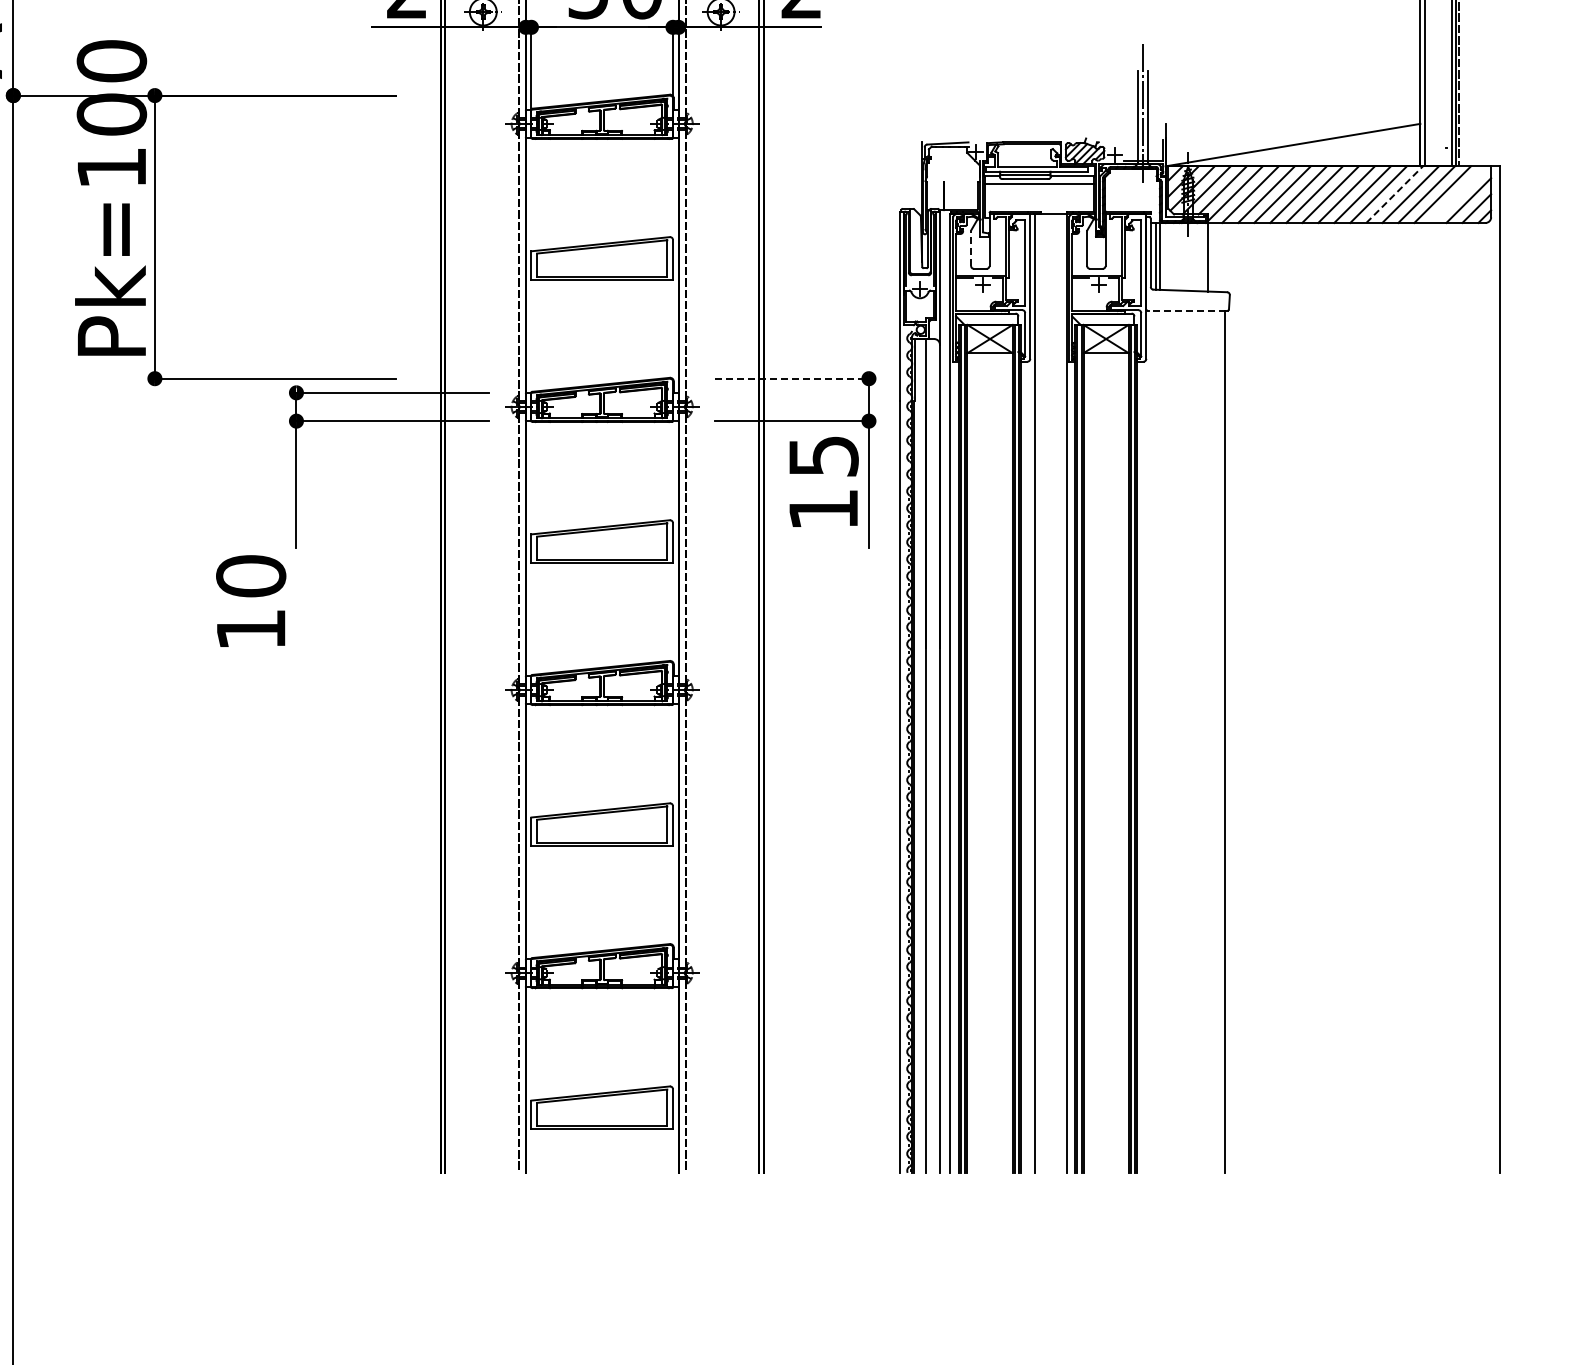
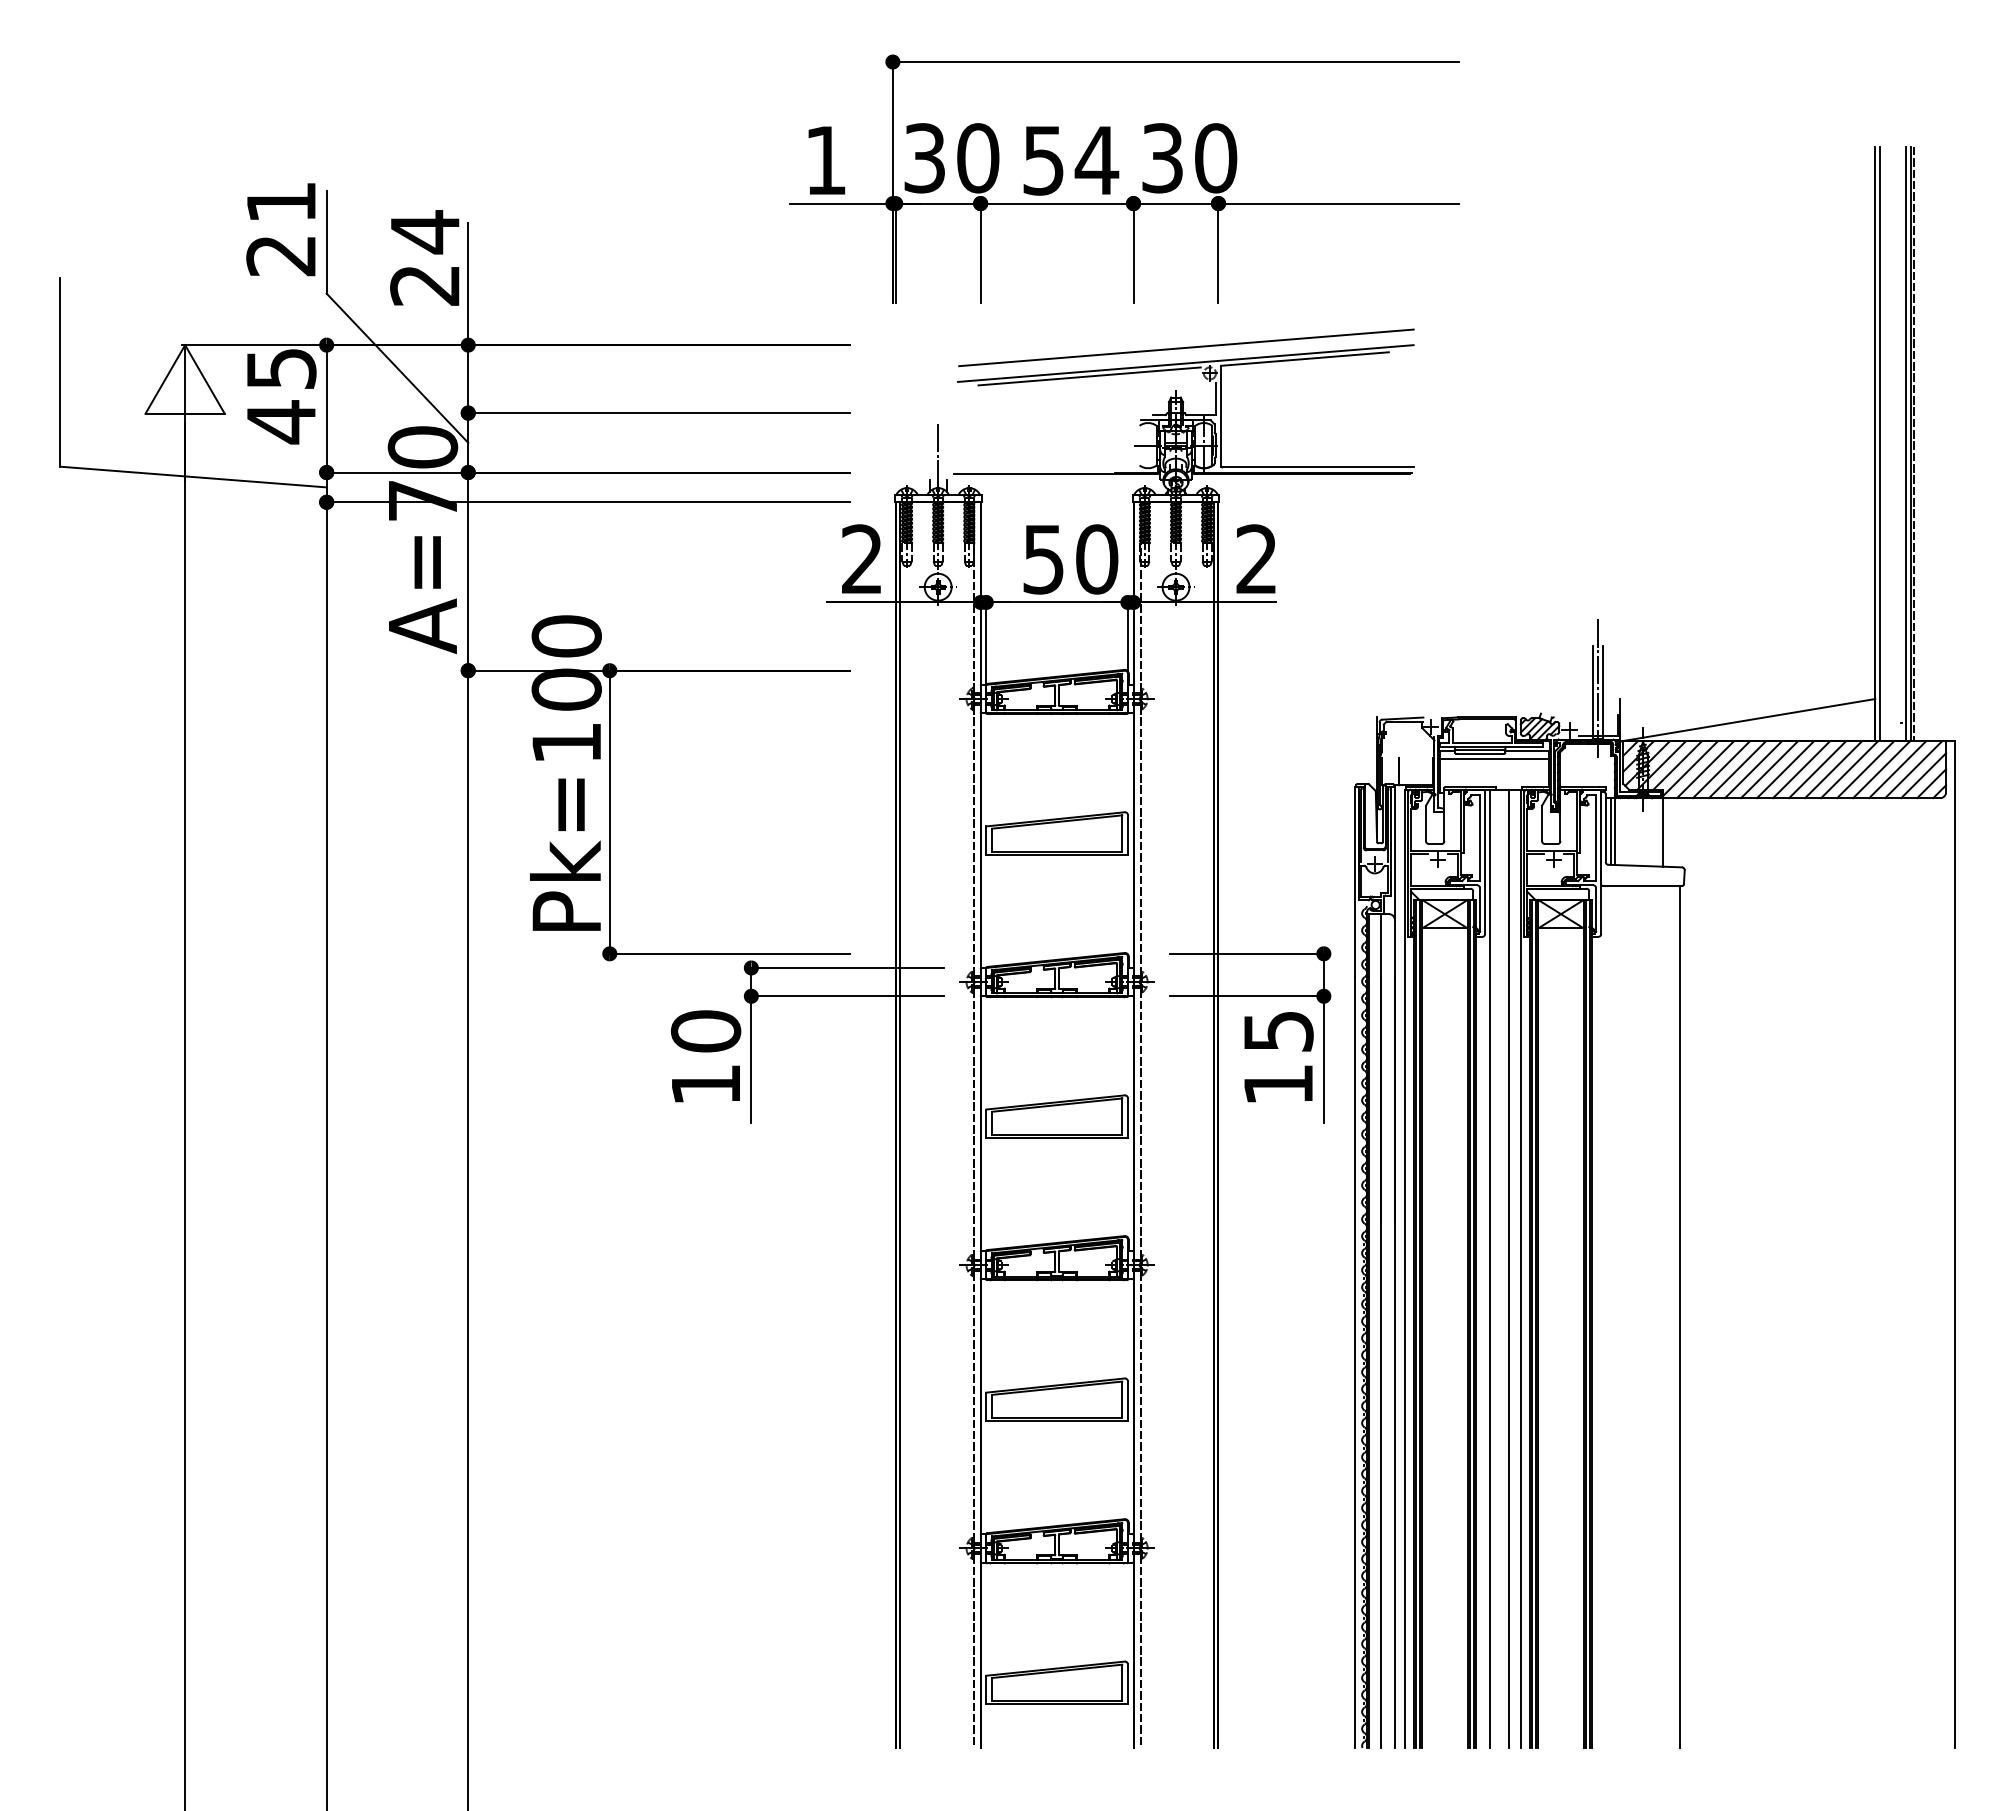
line: (1394, 194) -> (1849, 769), dashed -> solid
line: (1458, 194) -> (1913, 769), added
line: (970, 248) -> (1425, 823), dashed -> solid
line: (1187, 310) -> (1642, 885), dashed -> solid
line: (794, 378) -> (1249, 953), dashed -> solid
text: (250, 601) -> (705, 1056), moved
line: (1053, 693) -> (1508, 1268), added

